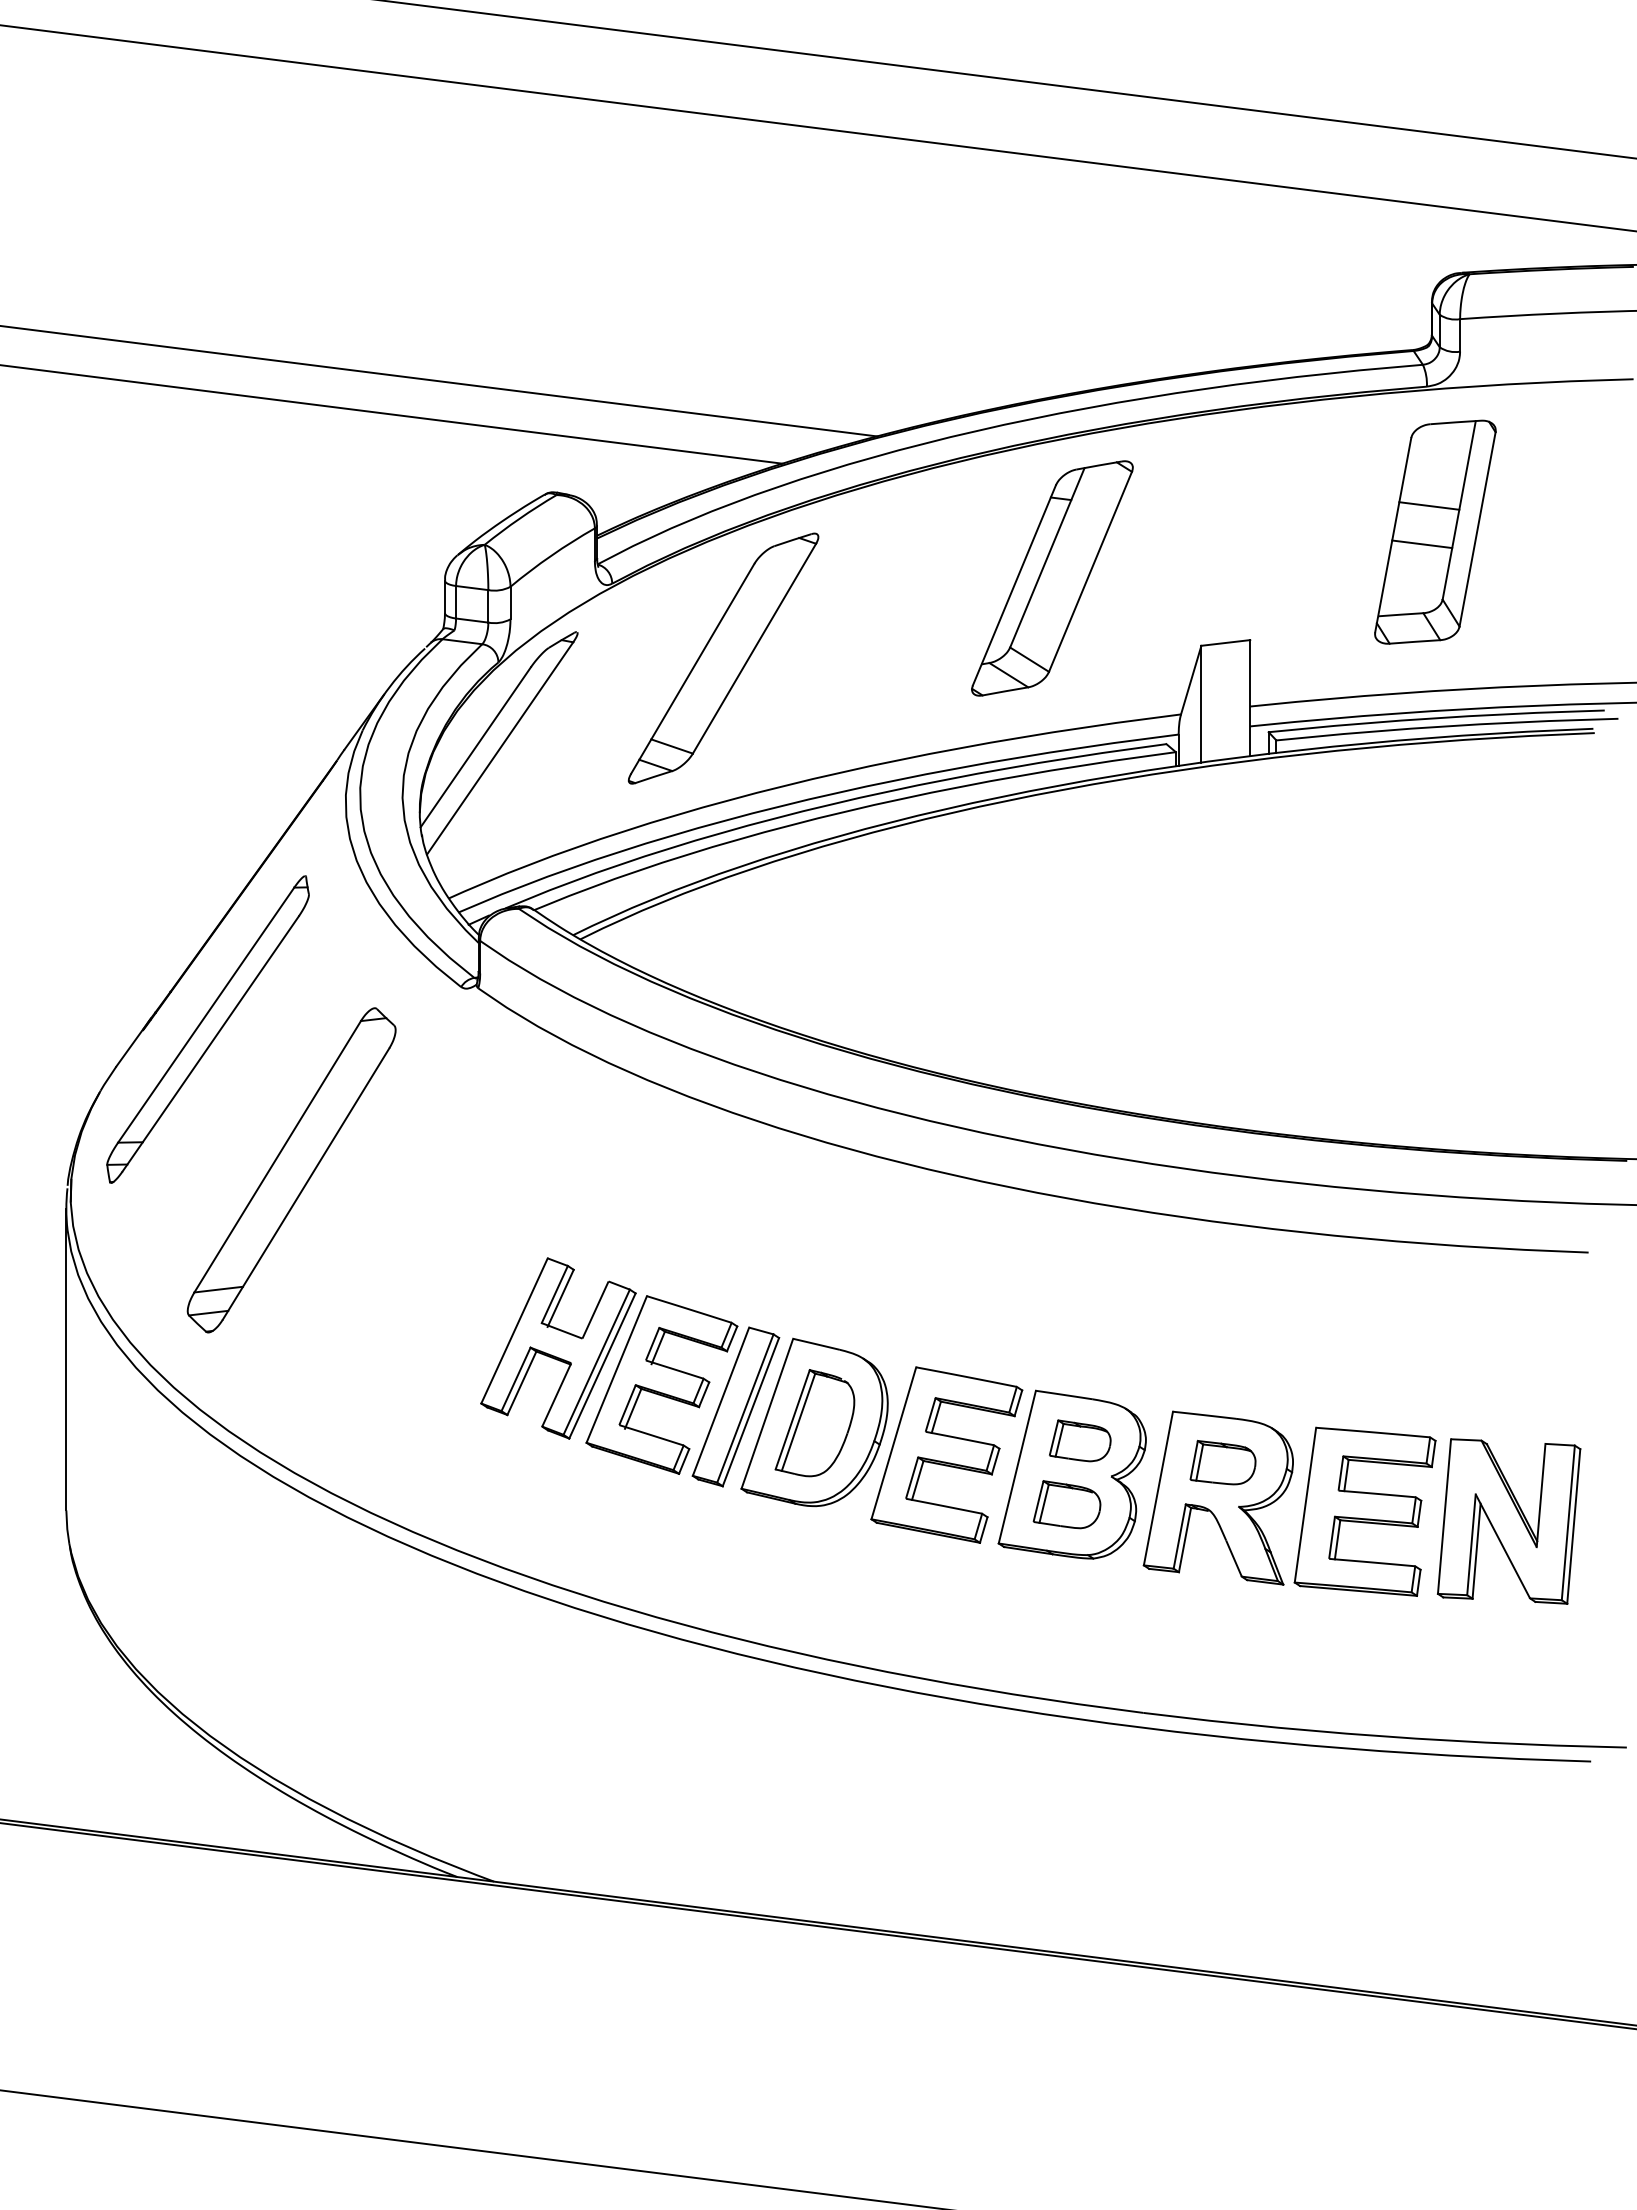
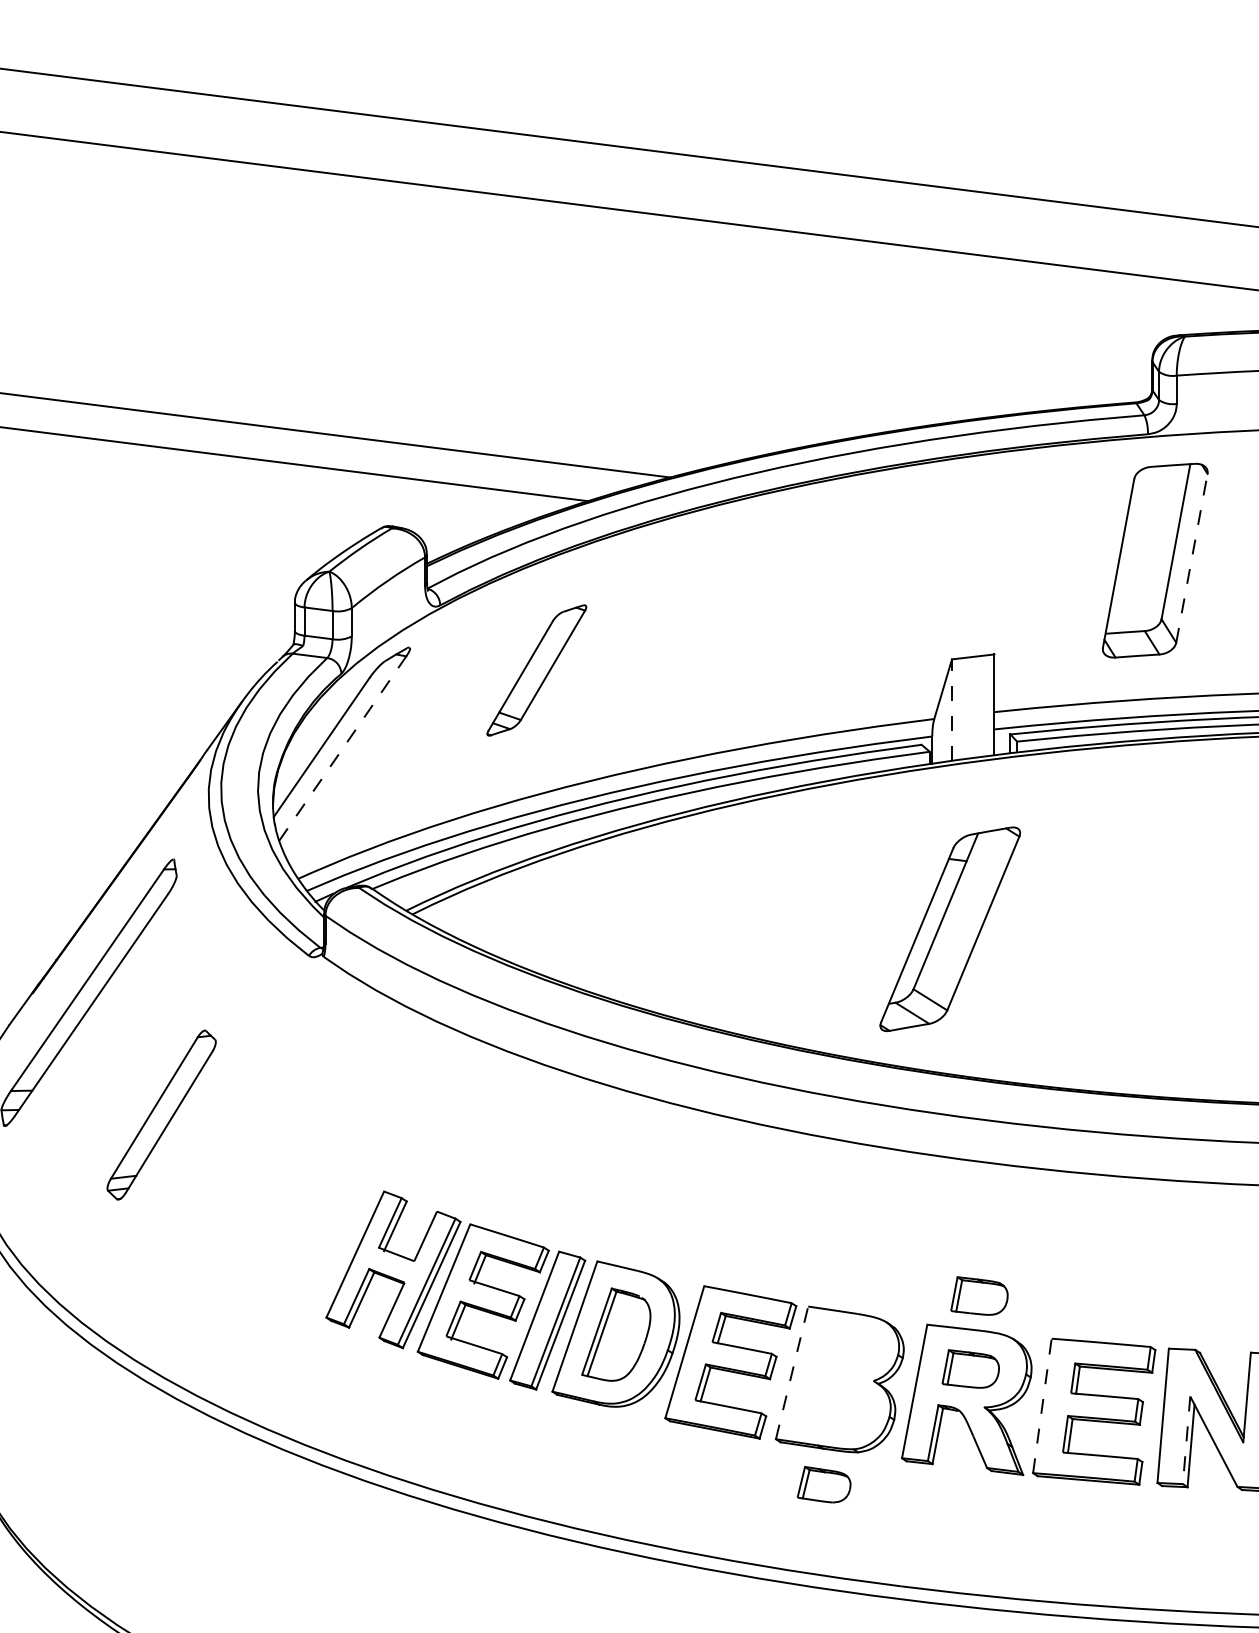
line: (1429, 505) -> (1150, 537), removed
line: (1477, 529) -> (1191, 558), solid -> dashed
line: (1422, 544) -> (1144, 571), removed
part: (1052, 578) -> (950, 929), moved
part: (723, 658) -> (536, 670), size x0.6
line: (1201, 703) -> (952, 709), solid -> dashed
line: (500, 748) -> (343, 748), solid -> dashed
part: (291, 1170) -> (161, 1115), size x0.6
part: (1232, 1378) -> (979, 1295), added
part: (1080, 1440) -> (824, 1484), moved
line: (1017, 1467) -> (792, 1373), solid -> dashed
part: (1066, 1504) -> (834, 1405), removed
line: (1305, 1504) -> (1042, 1405), solid -> dashed
line: (1471, 1544) -> (1186, 1440), solid -> dashed

